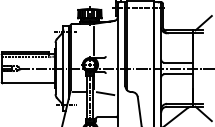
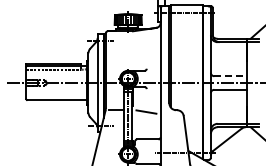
line: (94, 40) -> (133, 50), removed
line: (179, 62) -> (231, 76), solid -> dashed

